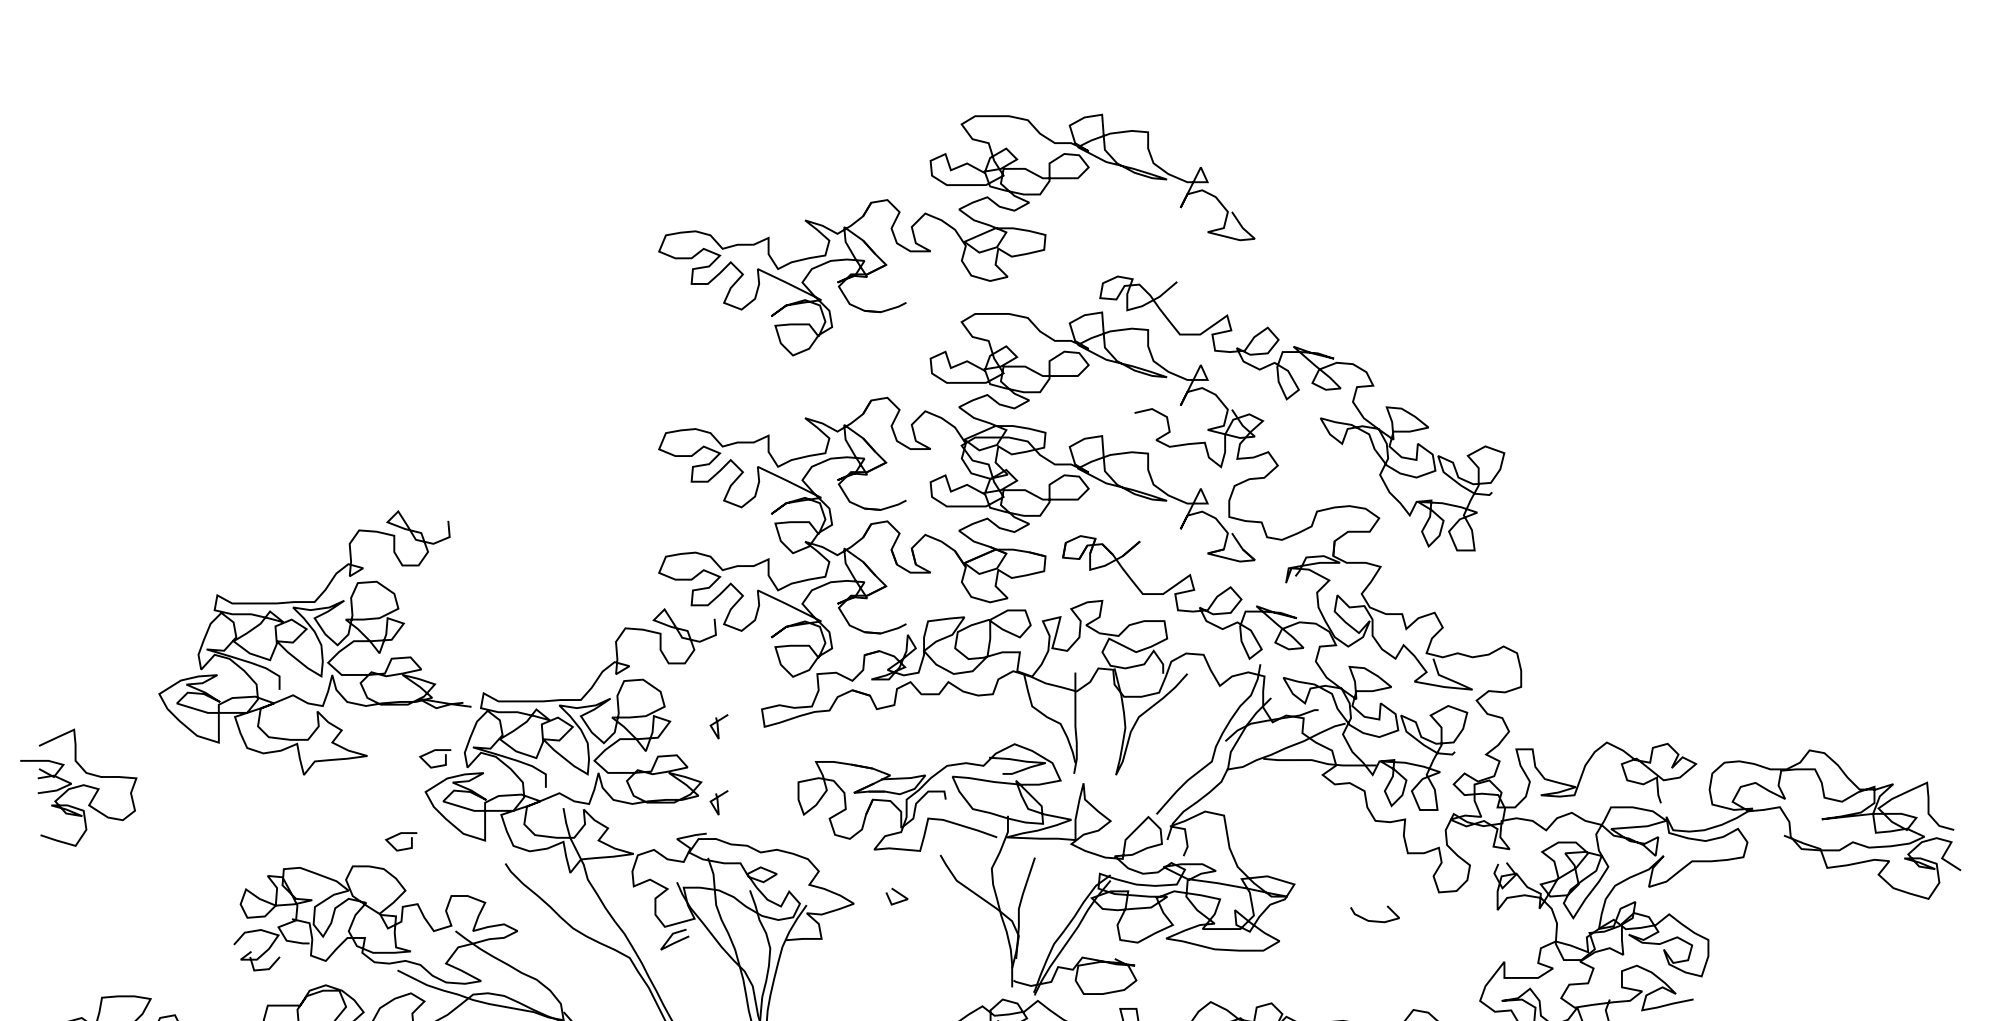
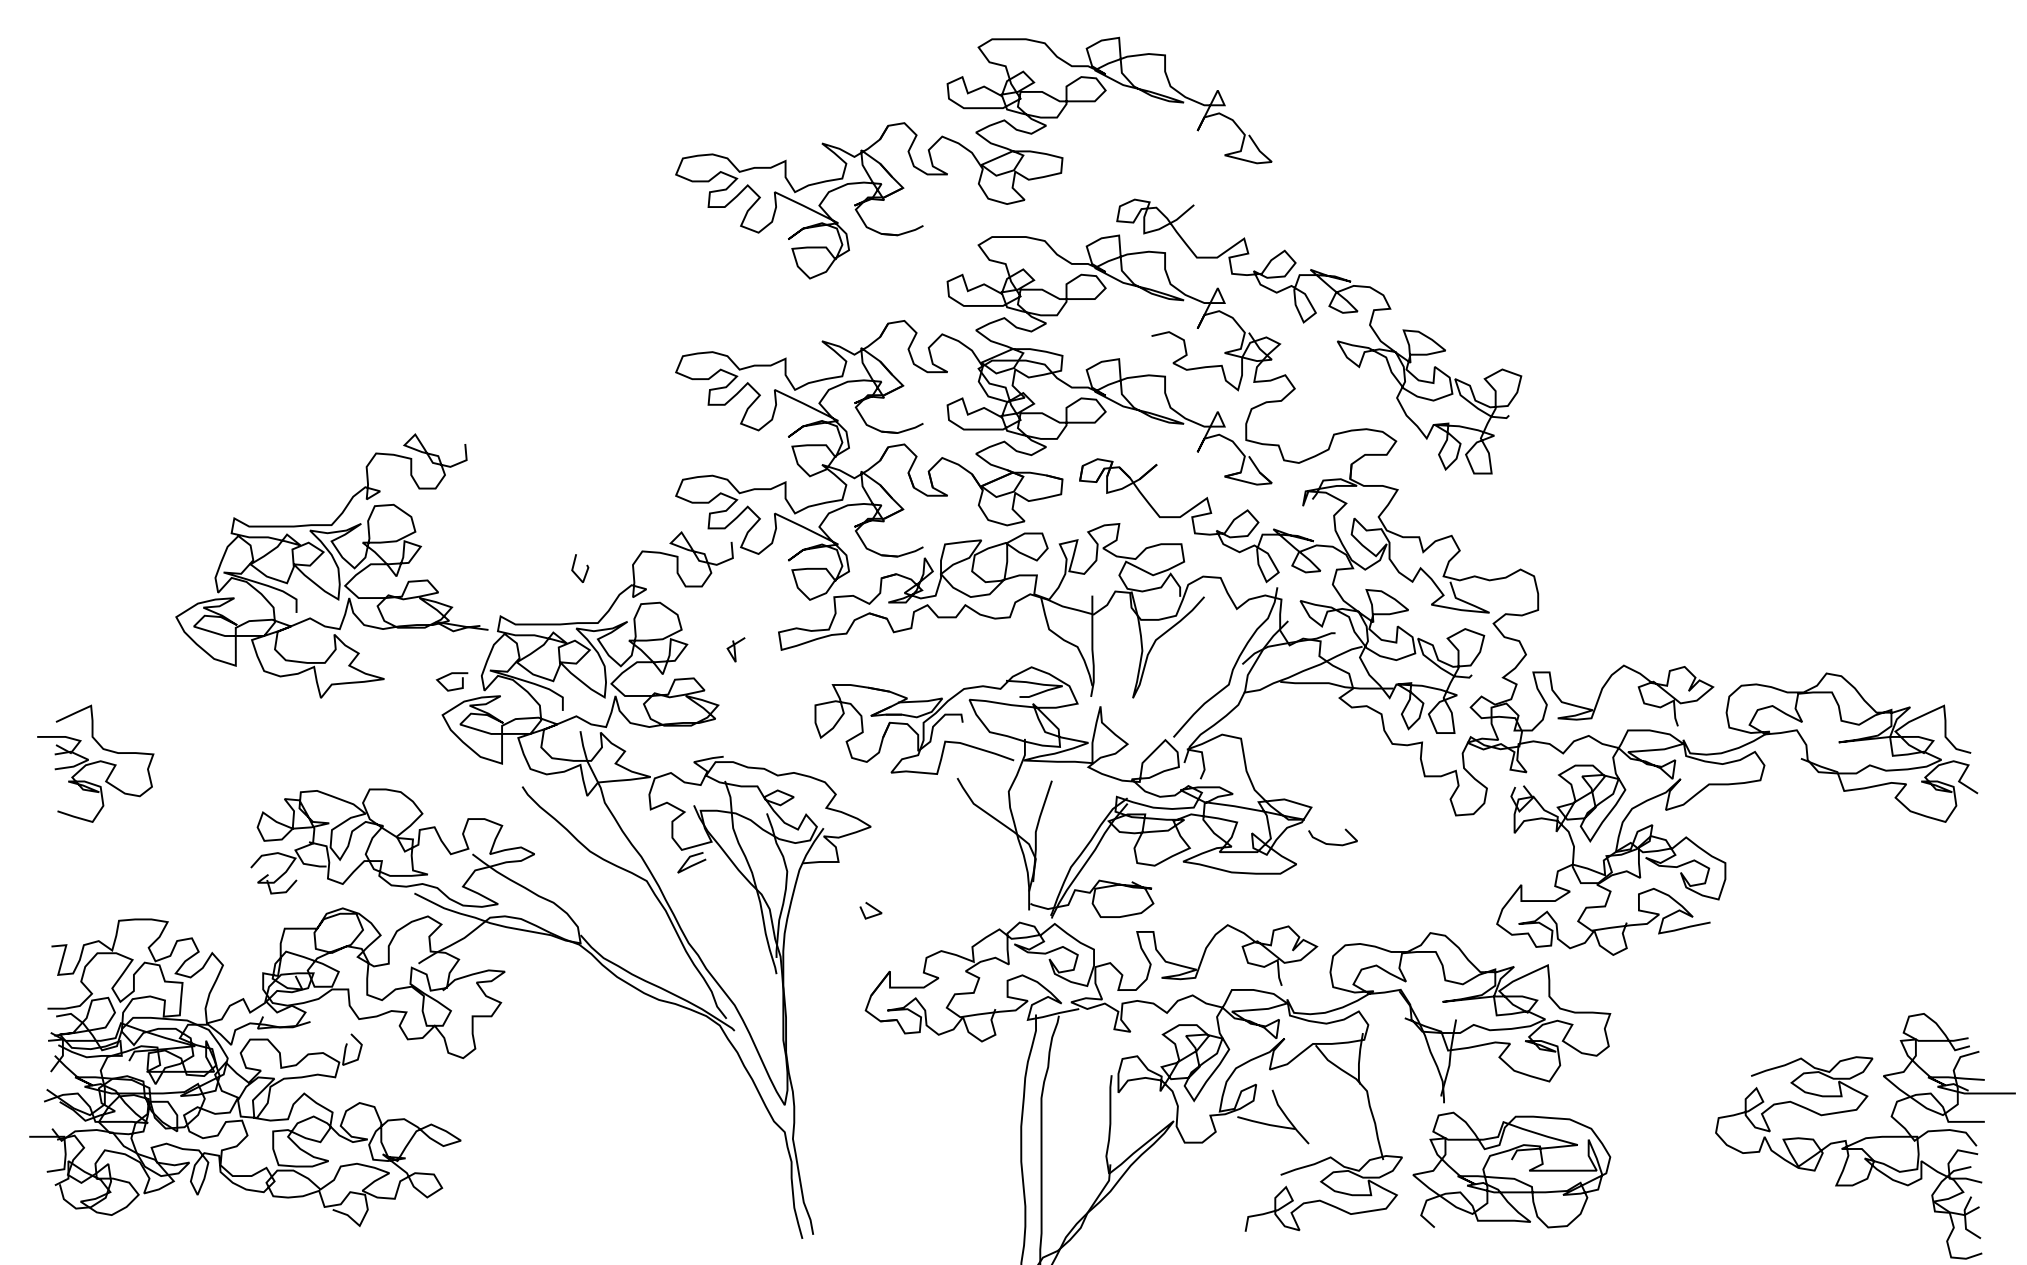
line: (569, 646) -> (586, 569), added
part: (78, 787) -> (95, 763), moved
line: (718, 802) -> (735, 725), removed
curve: (398, 835) -> (415, 758), removed
line: (898, 894) -> (872, 908), moved
curve: (1374, 920) -> (1332, 843), moved

